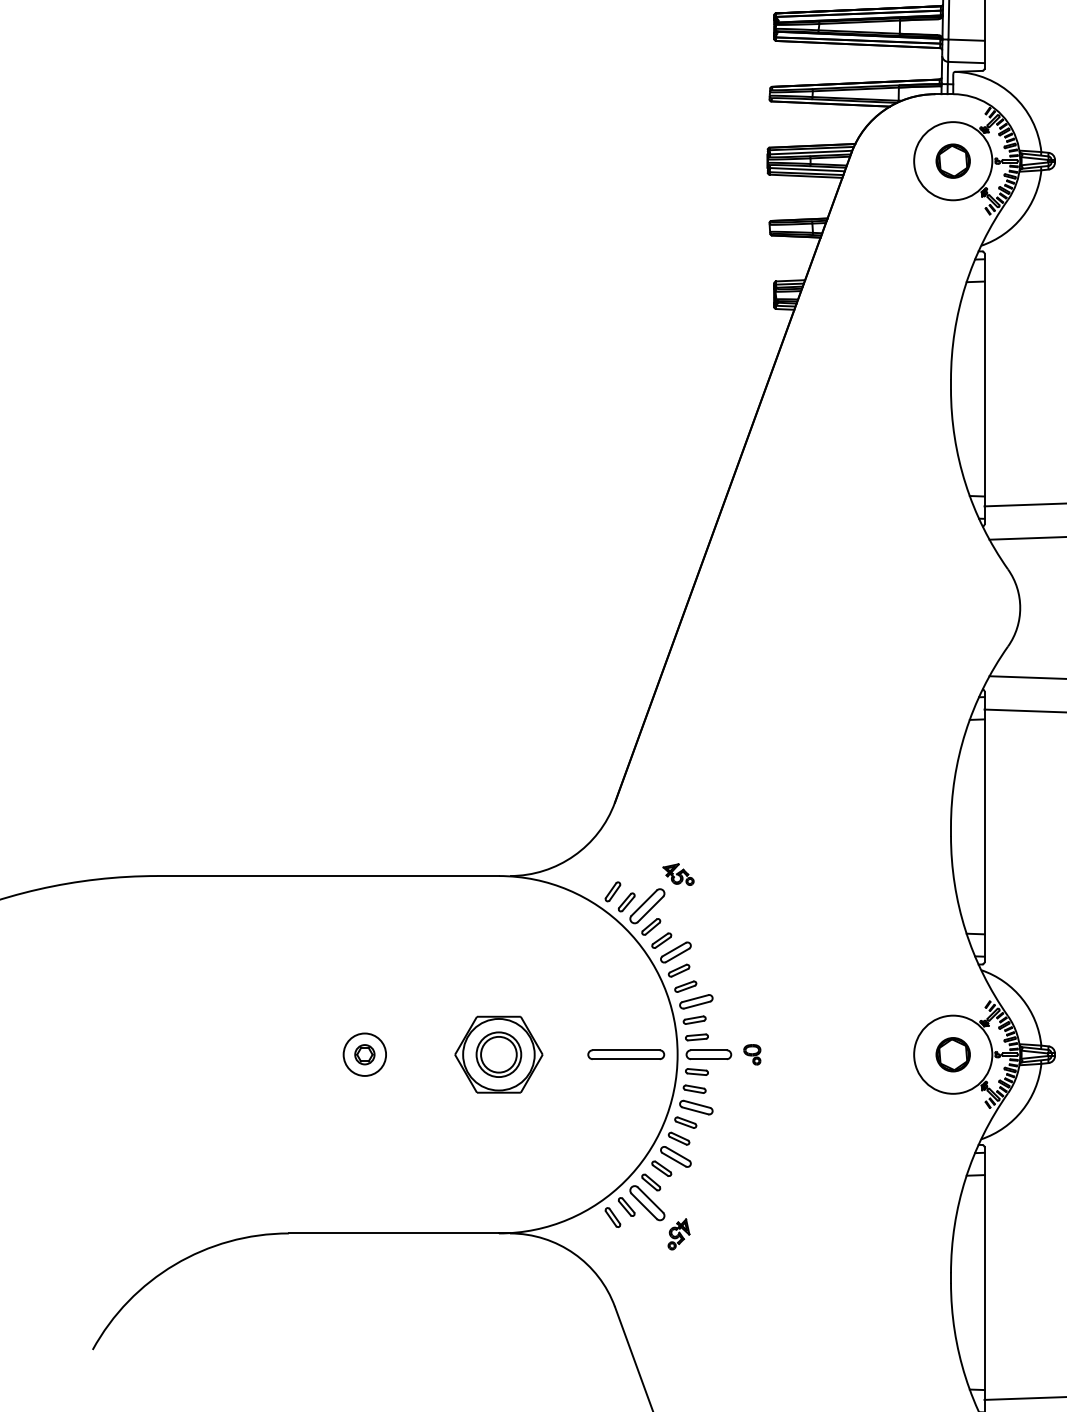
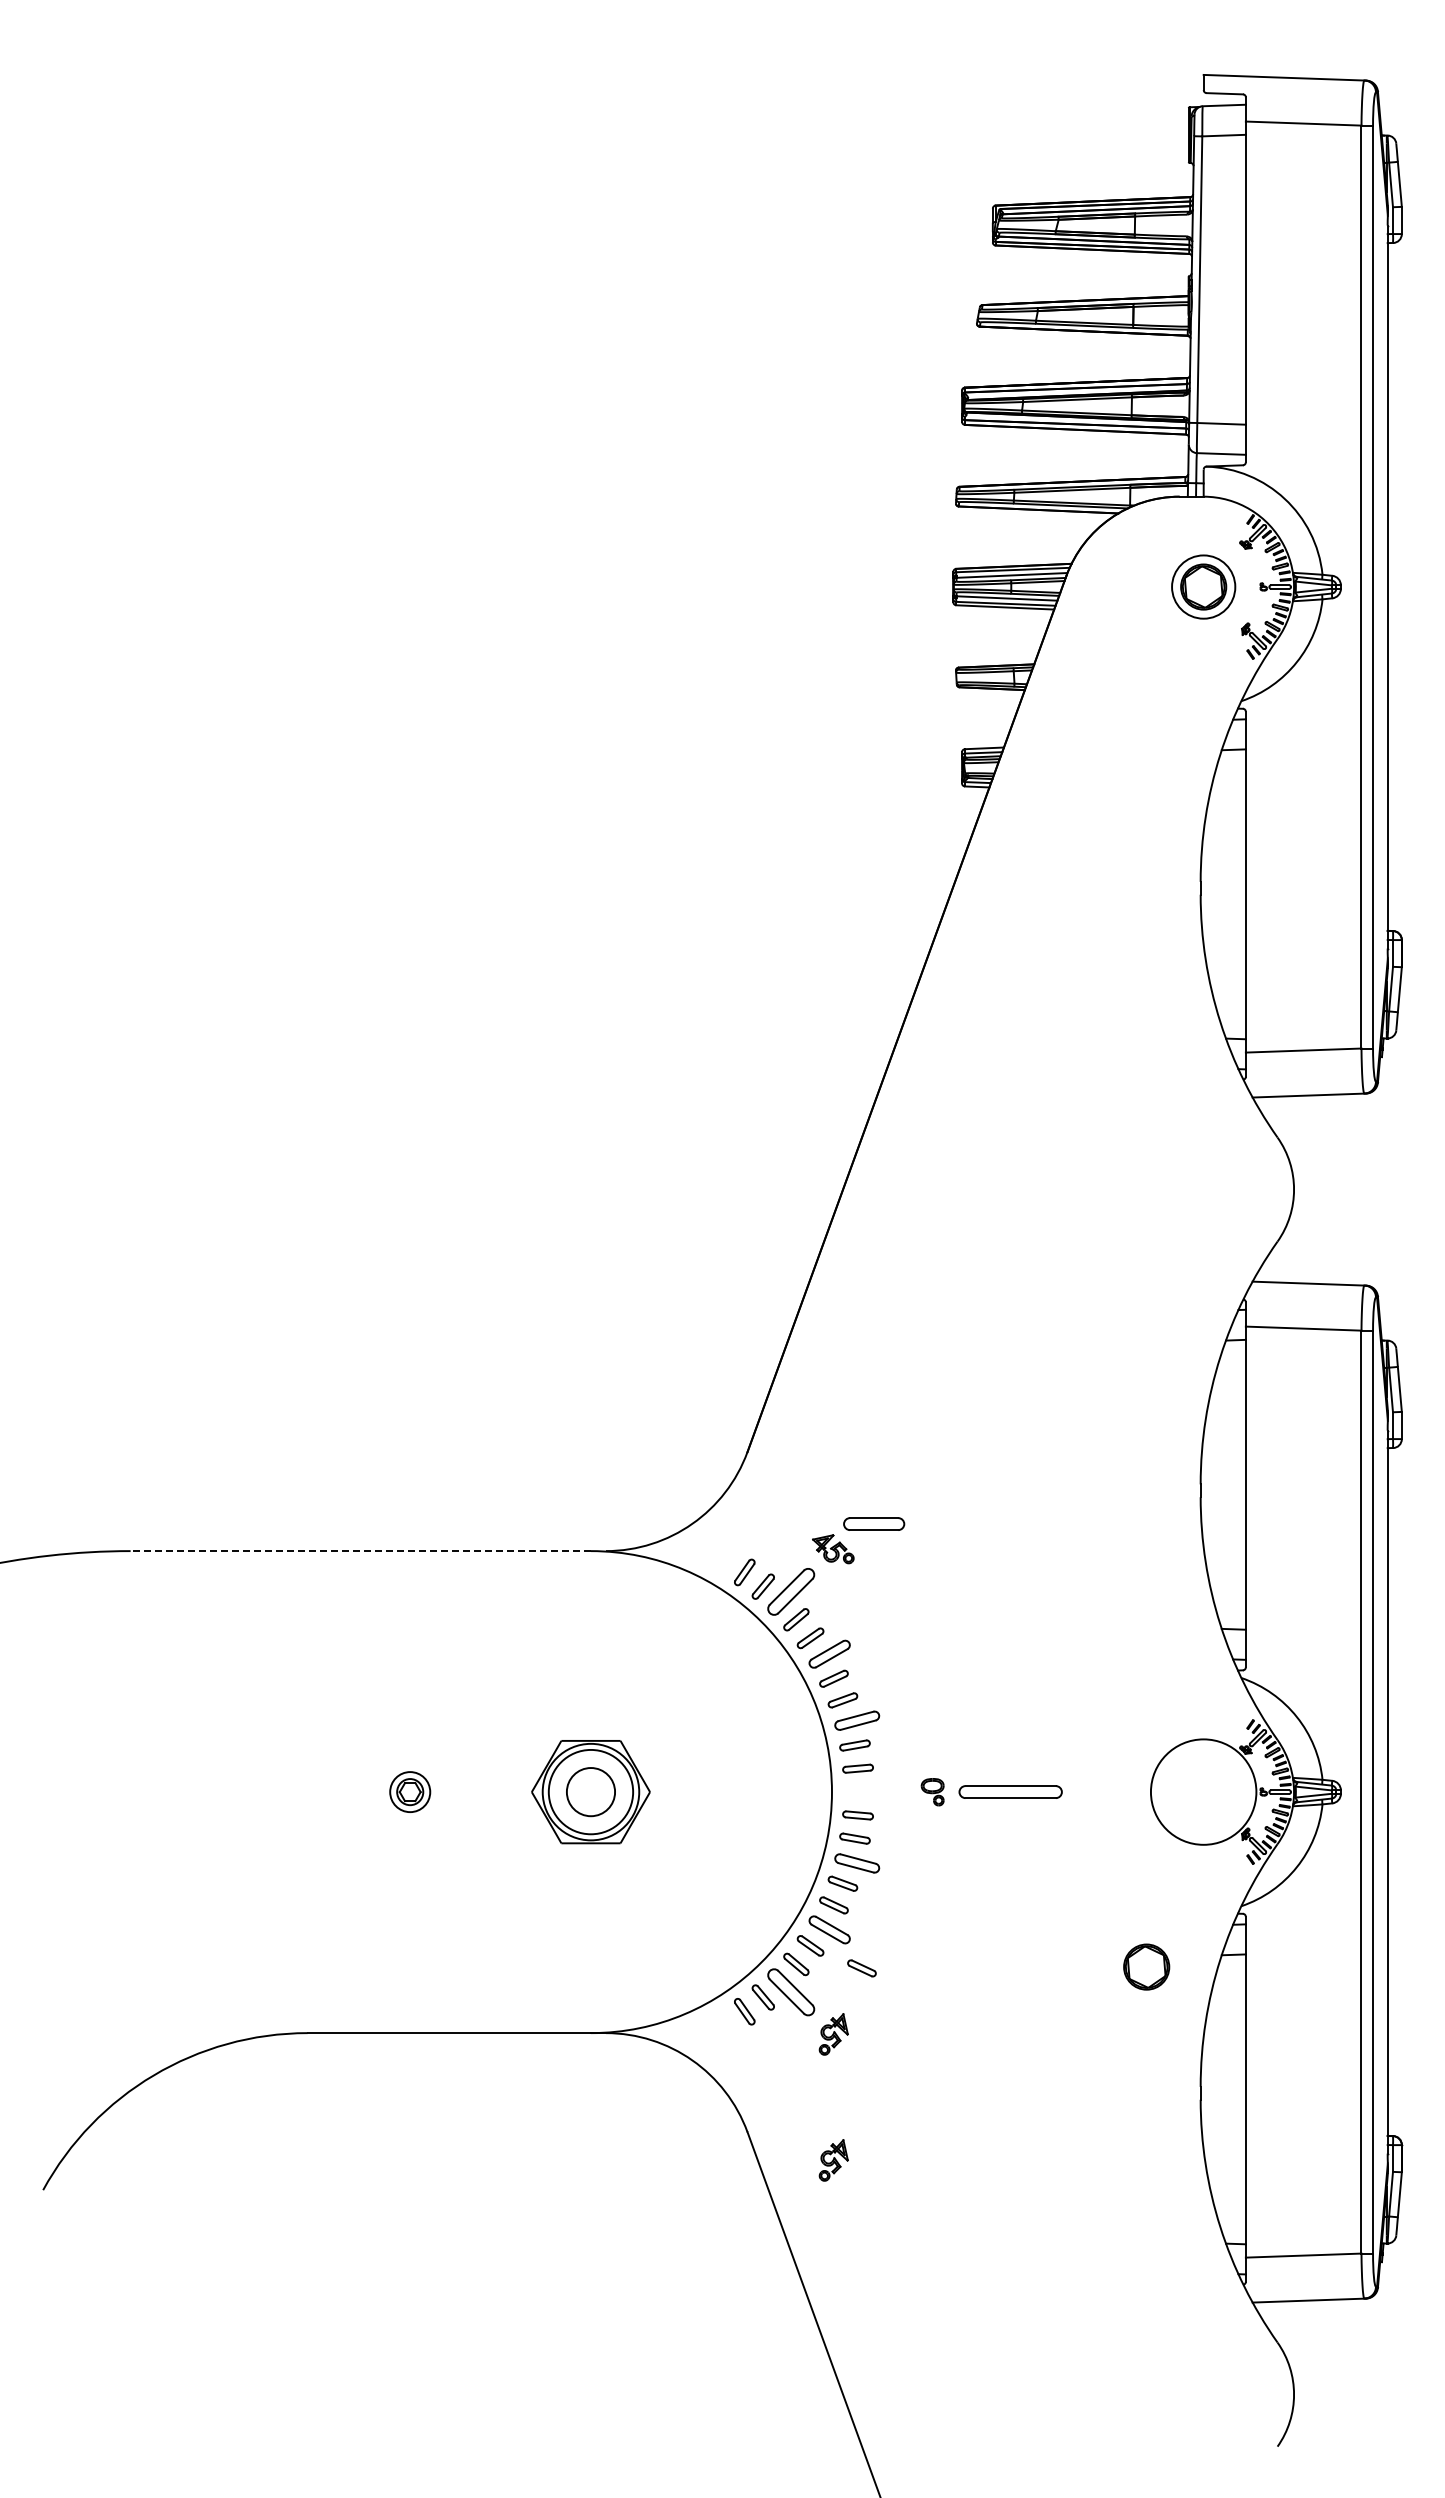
circle: (953, 160) -> (1203, 586), size x0.6
line: (328, 876) -> (360, 1551), solid -> dashed
circle: (364, 1054) -> (409, 1791), size x0.7
circle: (498, 1054) -> (590, 1791), size x1.4
part: (626, 1054) -> (1010, 1791), moved
part: (709, 1054) -> (874, 1523), moved
part: (953, 1054) -> (1146, 1966), moved
part: (699, 1185) -> (861, 1968), added
part: (678, 1327) -> (833, 2160), added

